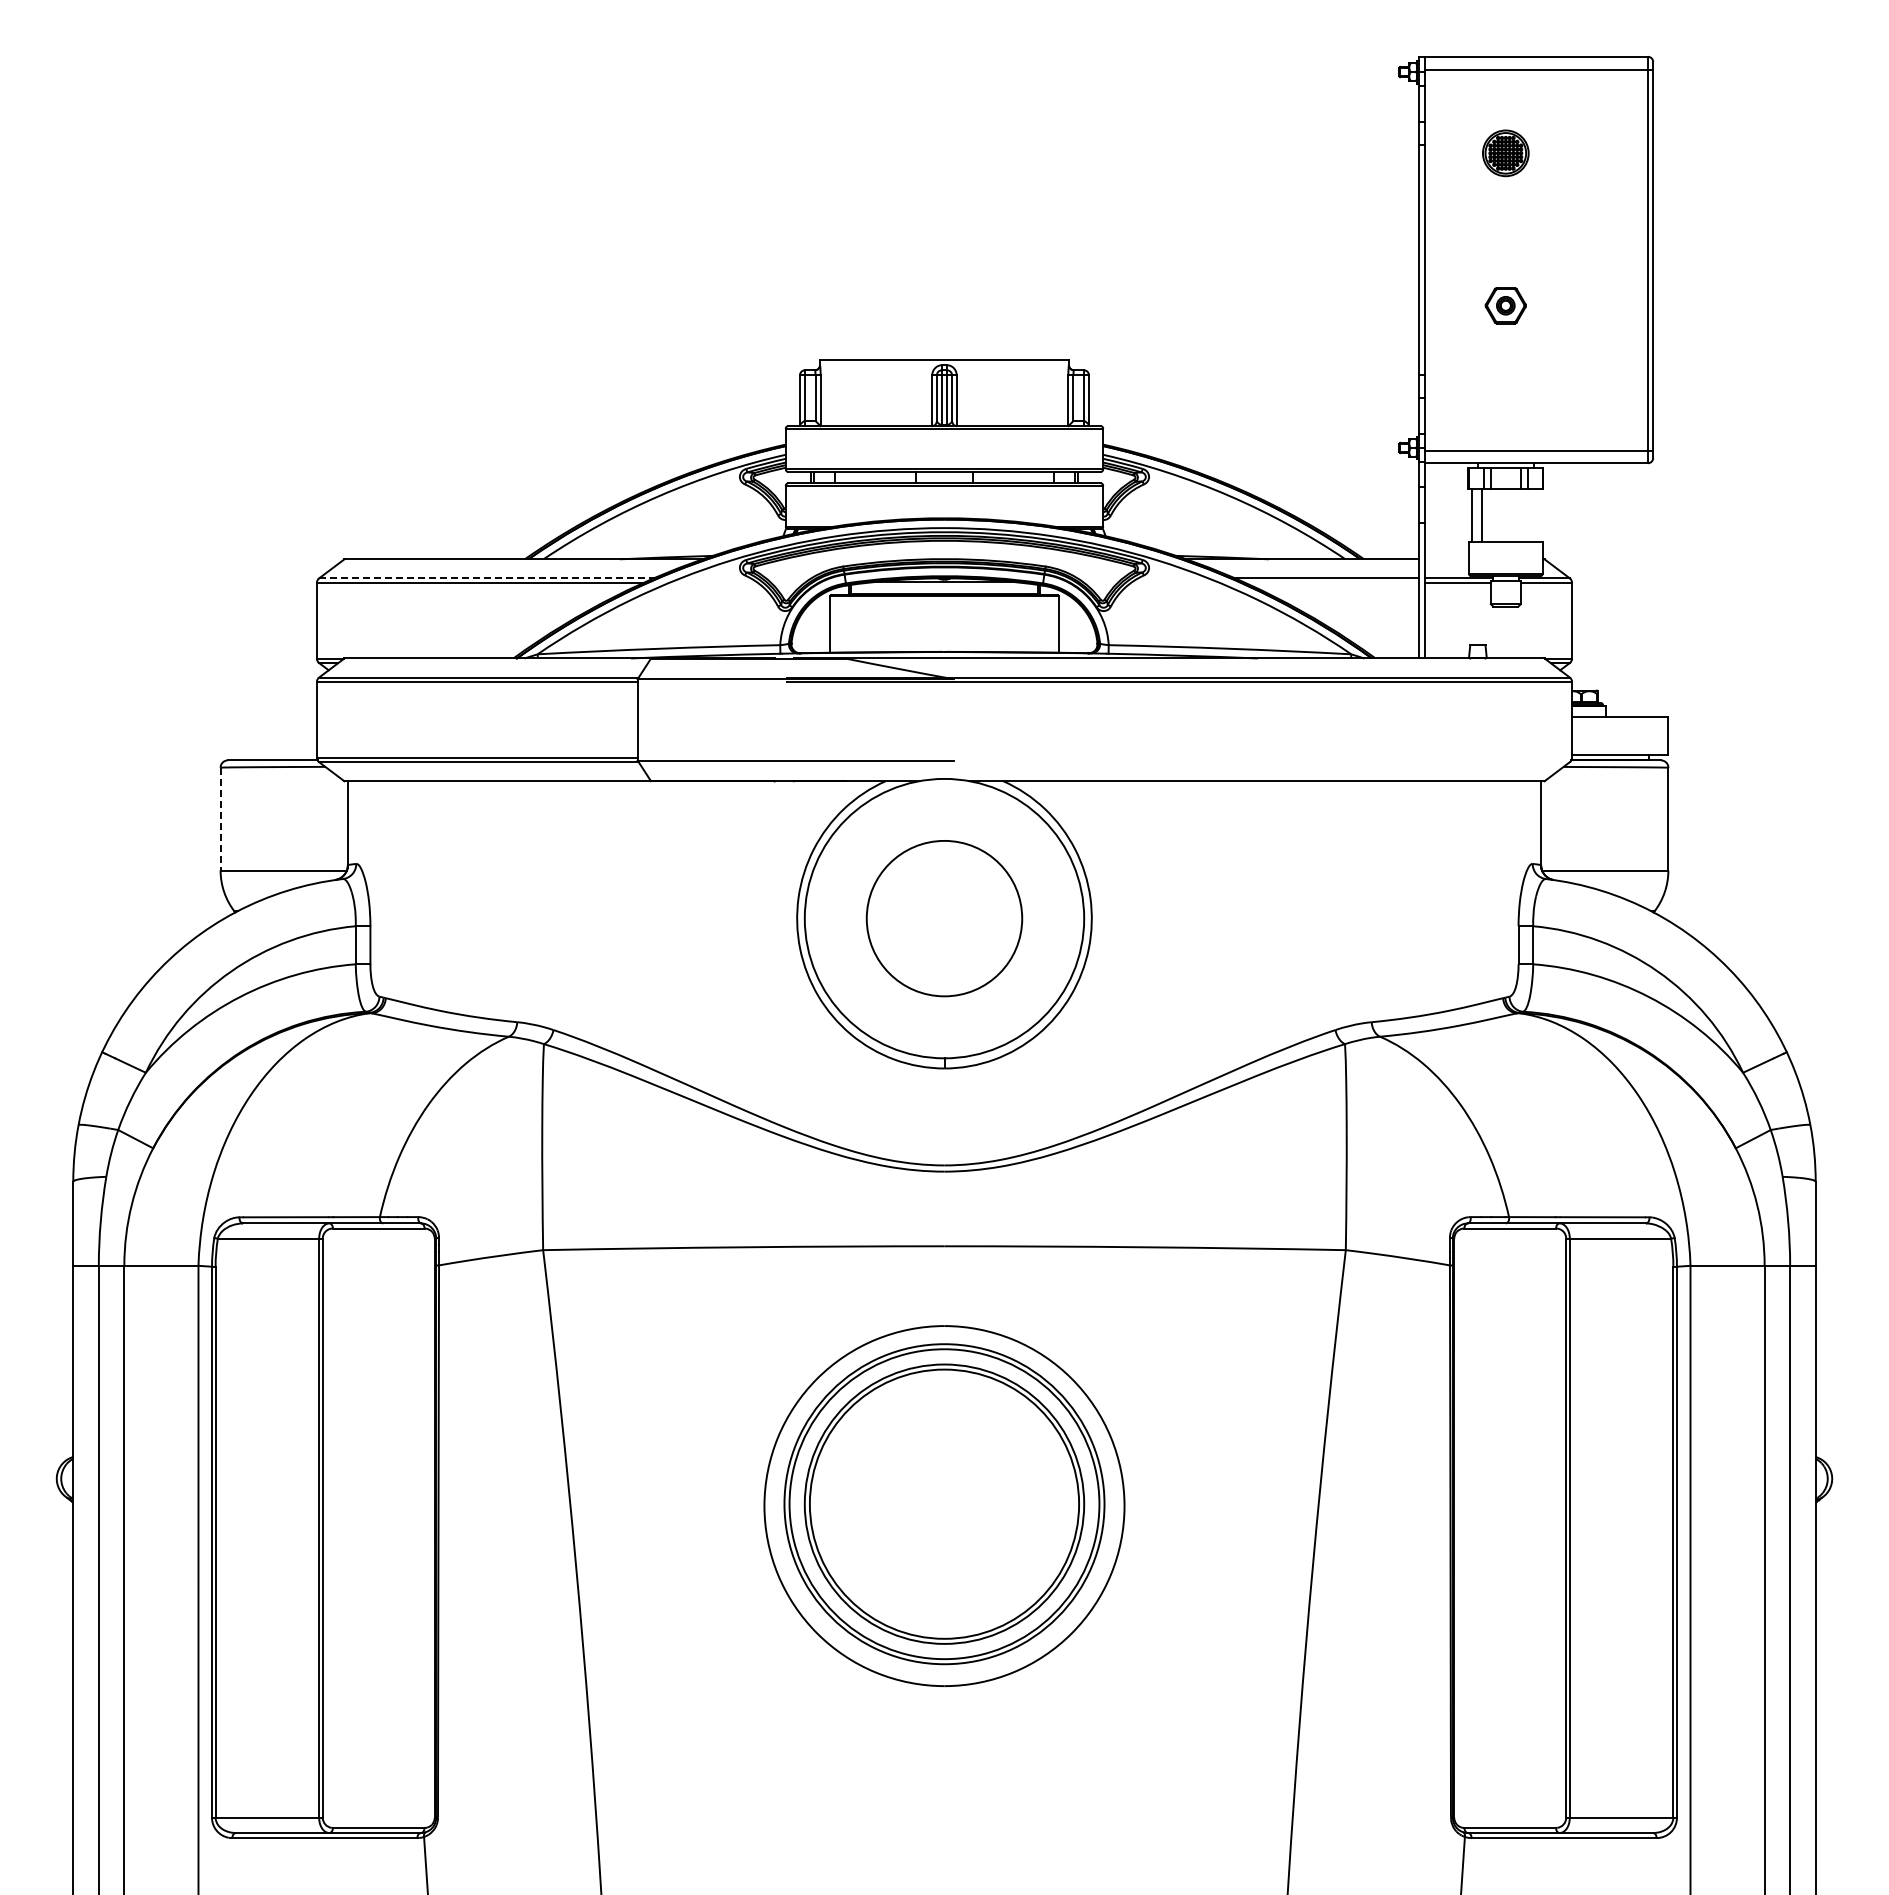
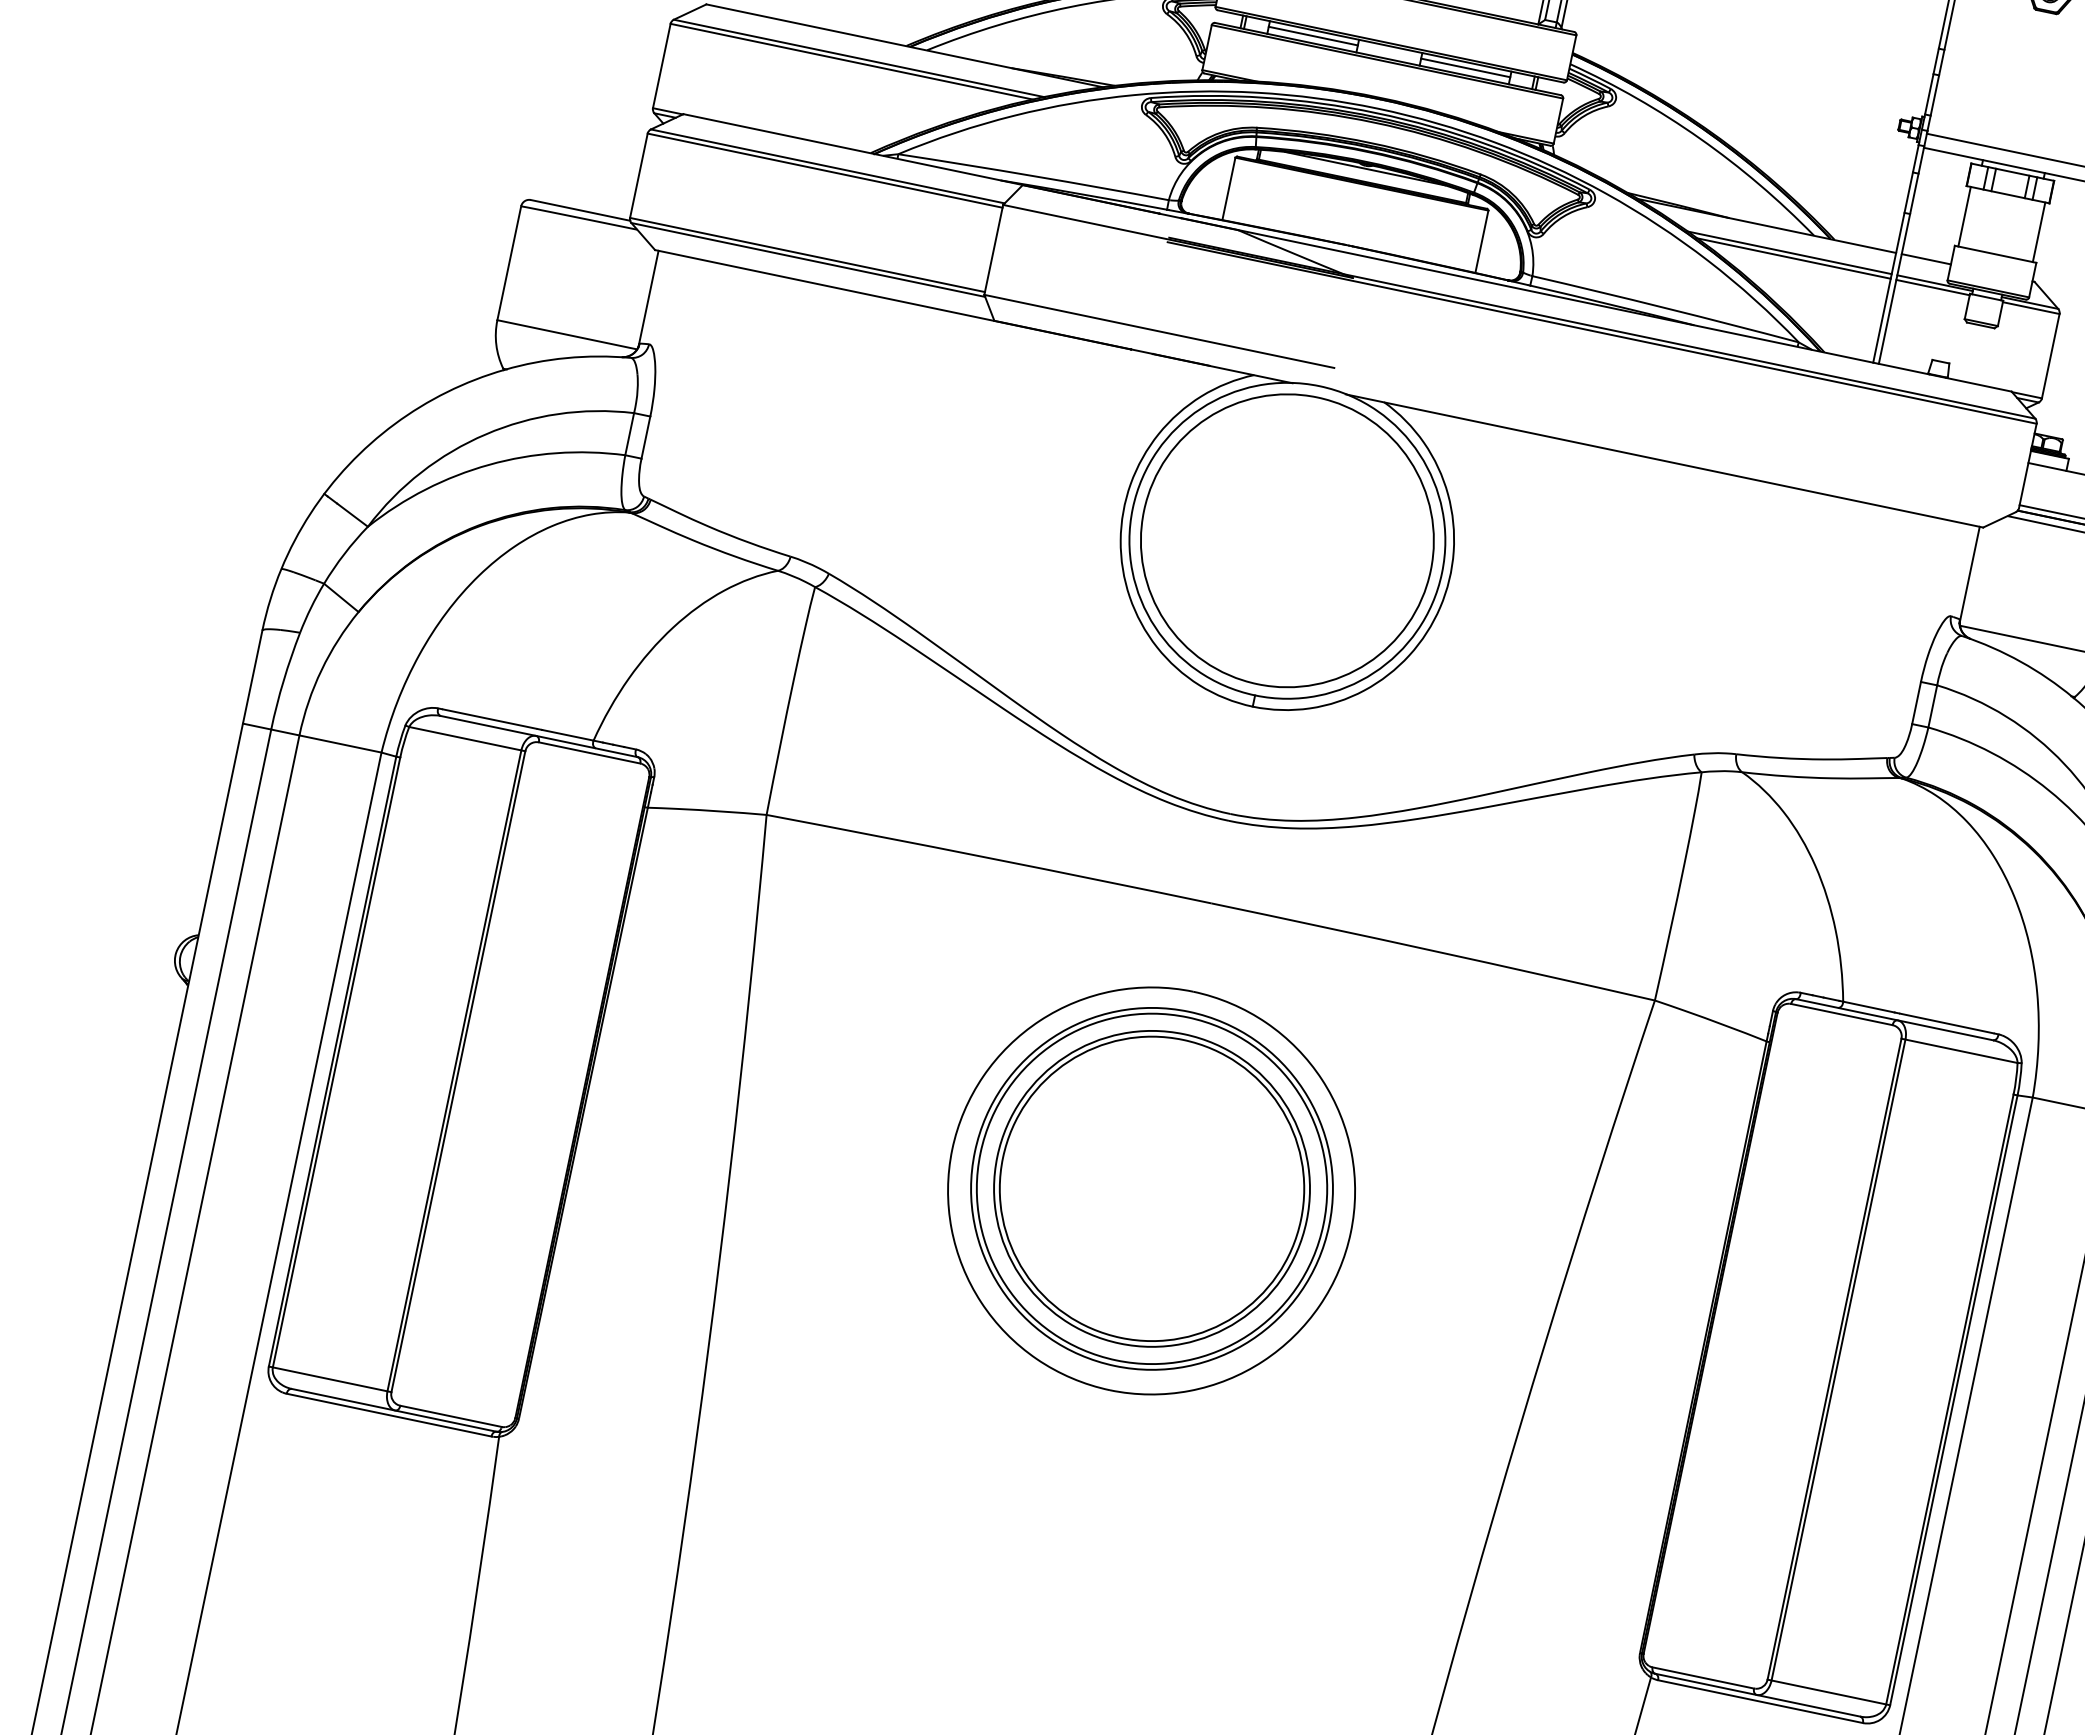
line: (875, 476) -> (1313, 35), added
line: (1013, 476) -> (1466, 67), added
line: (1482, 515) -> (2039, 232), moved
line: (1446, 559) -> (1926, 259), added
line: (486, 578) -> (859, 58), dashed -> solid
line: (1331, 582) -> (1793, 258), added
line: (220, 819) -> (509, 263), dashed -> solid
circle: (944, 918) -> (1287, 540), size x1.67

